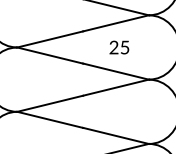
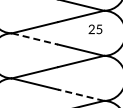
text: (119, 47) -> (95, 29), moved
line: (50, 54) -> (35, 38), solid -> dashed
line: (116, 136) -> (81, 95), solid -> dashed

